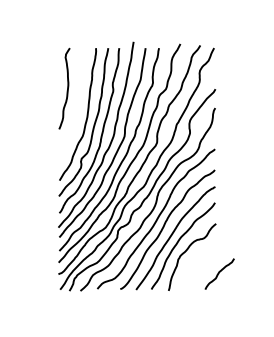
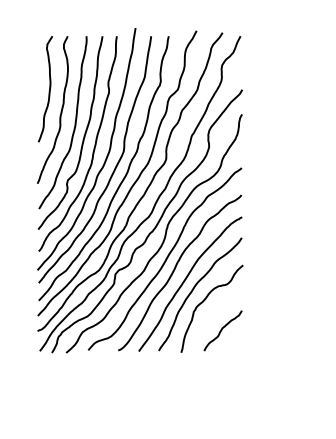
curve: (75, 107) -> (59, 113), added
curve: (219, 273) -> (222, 330), moved

